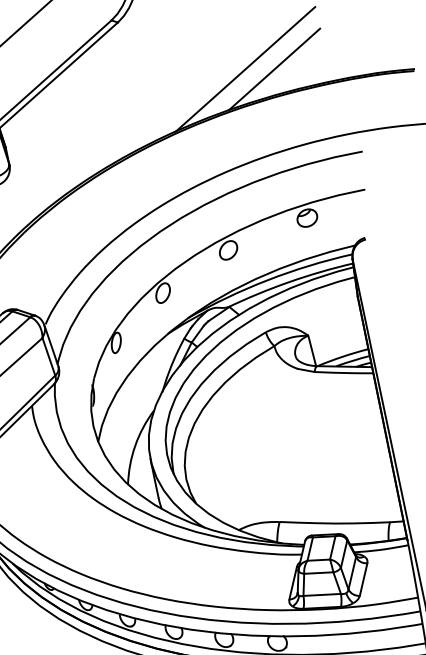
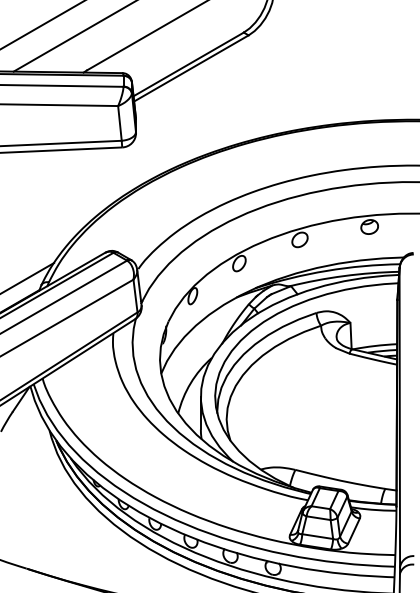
line: (274, 68) -> (368, 99), removed
line: (245, 69) -> (344, 95), removed

